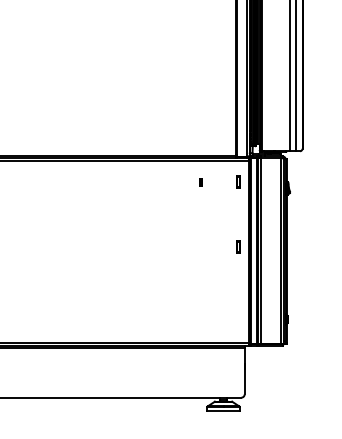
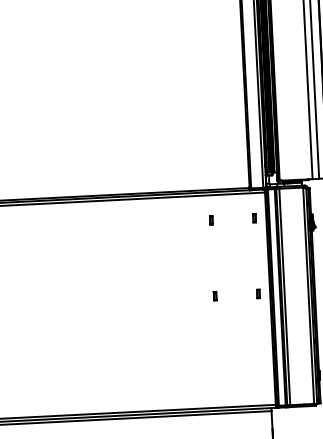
part: (238, 182) -> (254, 218), size x0.62
part: (200, 247) -> (214, 296), added
part: (238, 247) -> (258, 294), size x0.62

